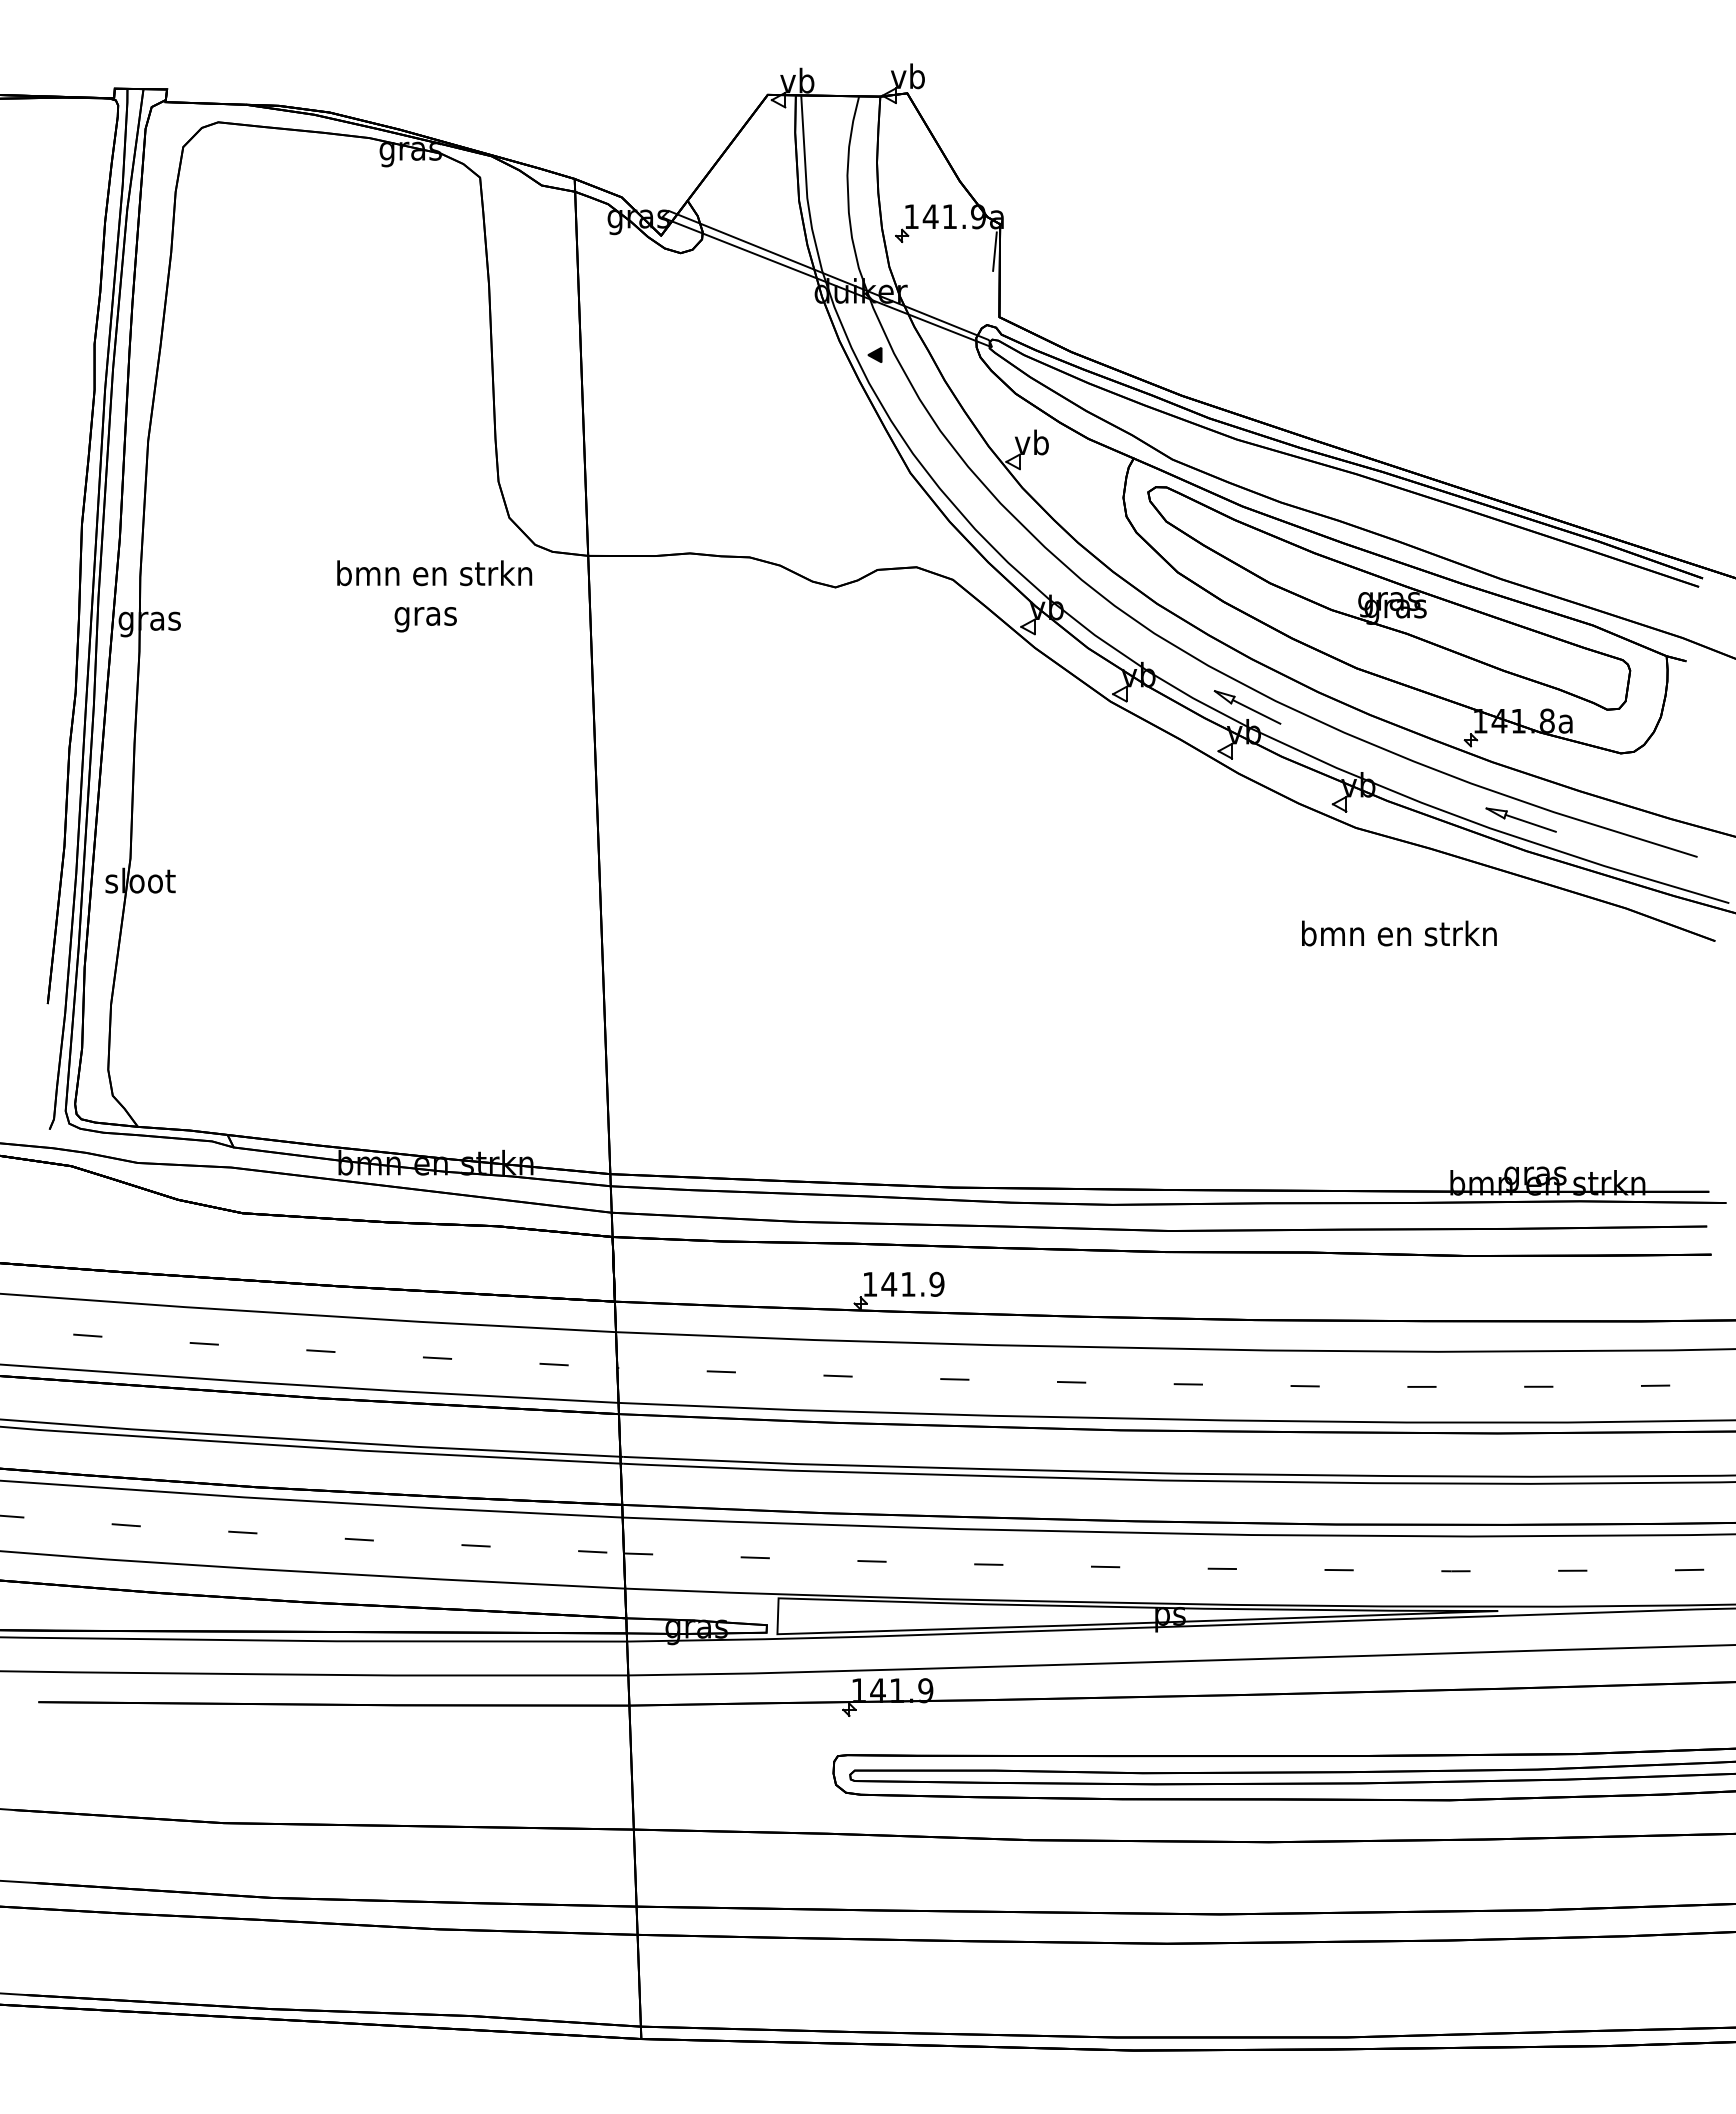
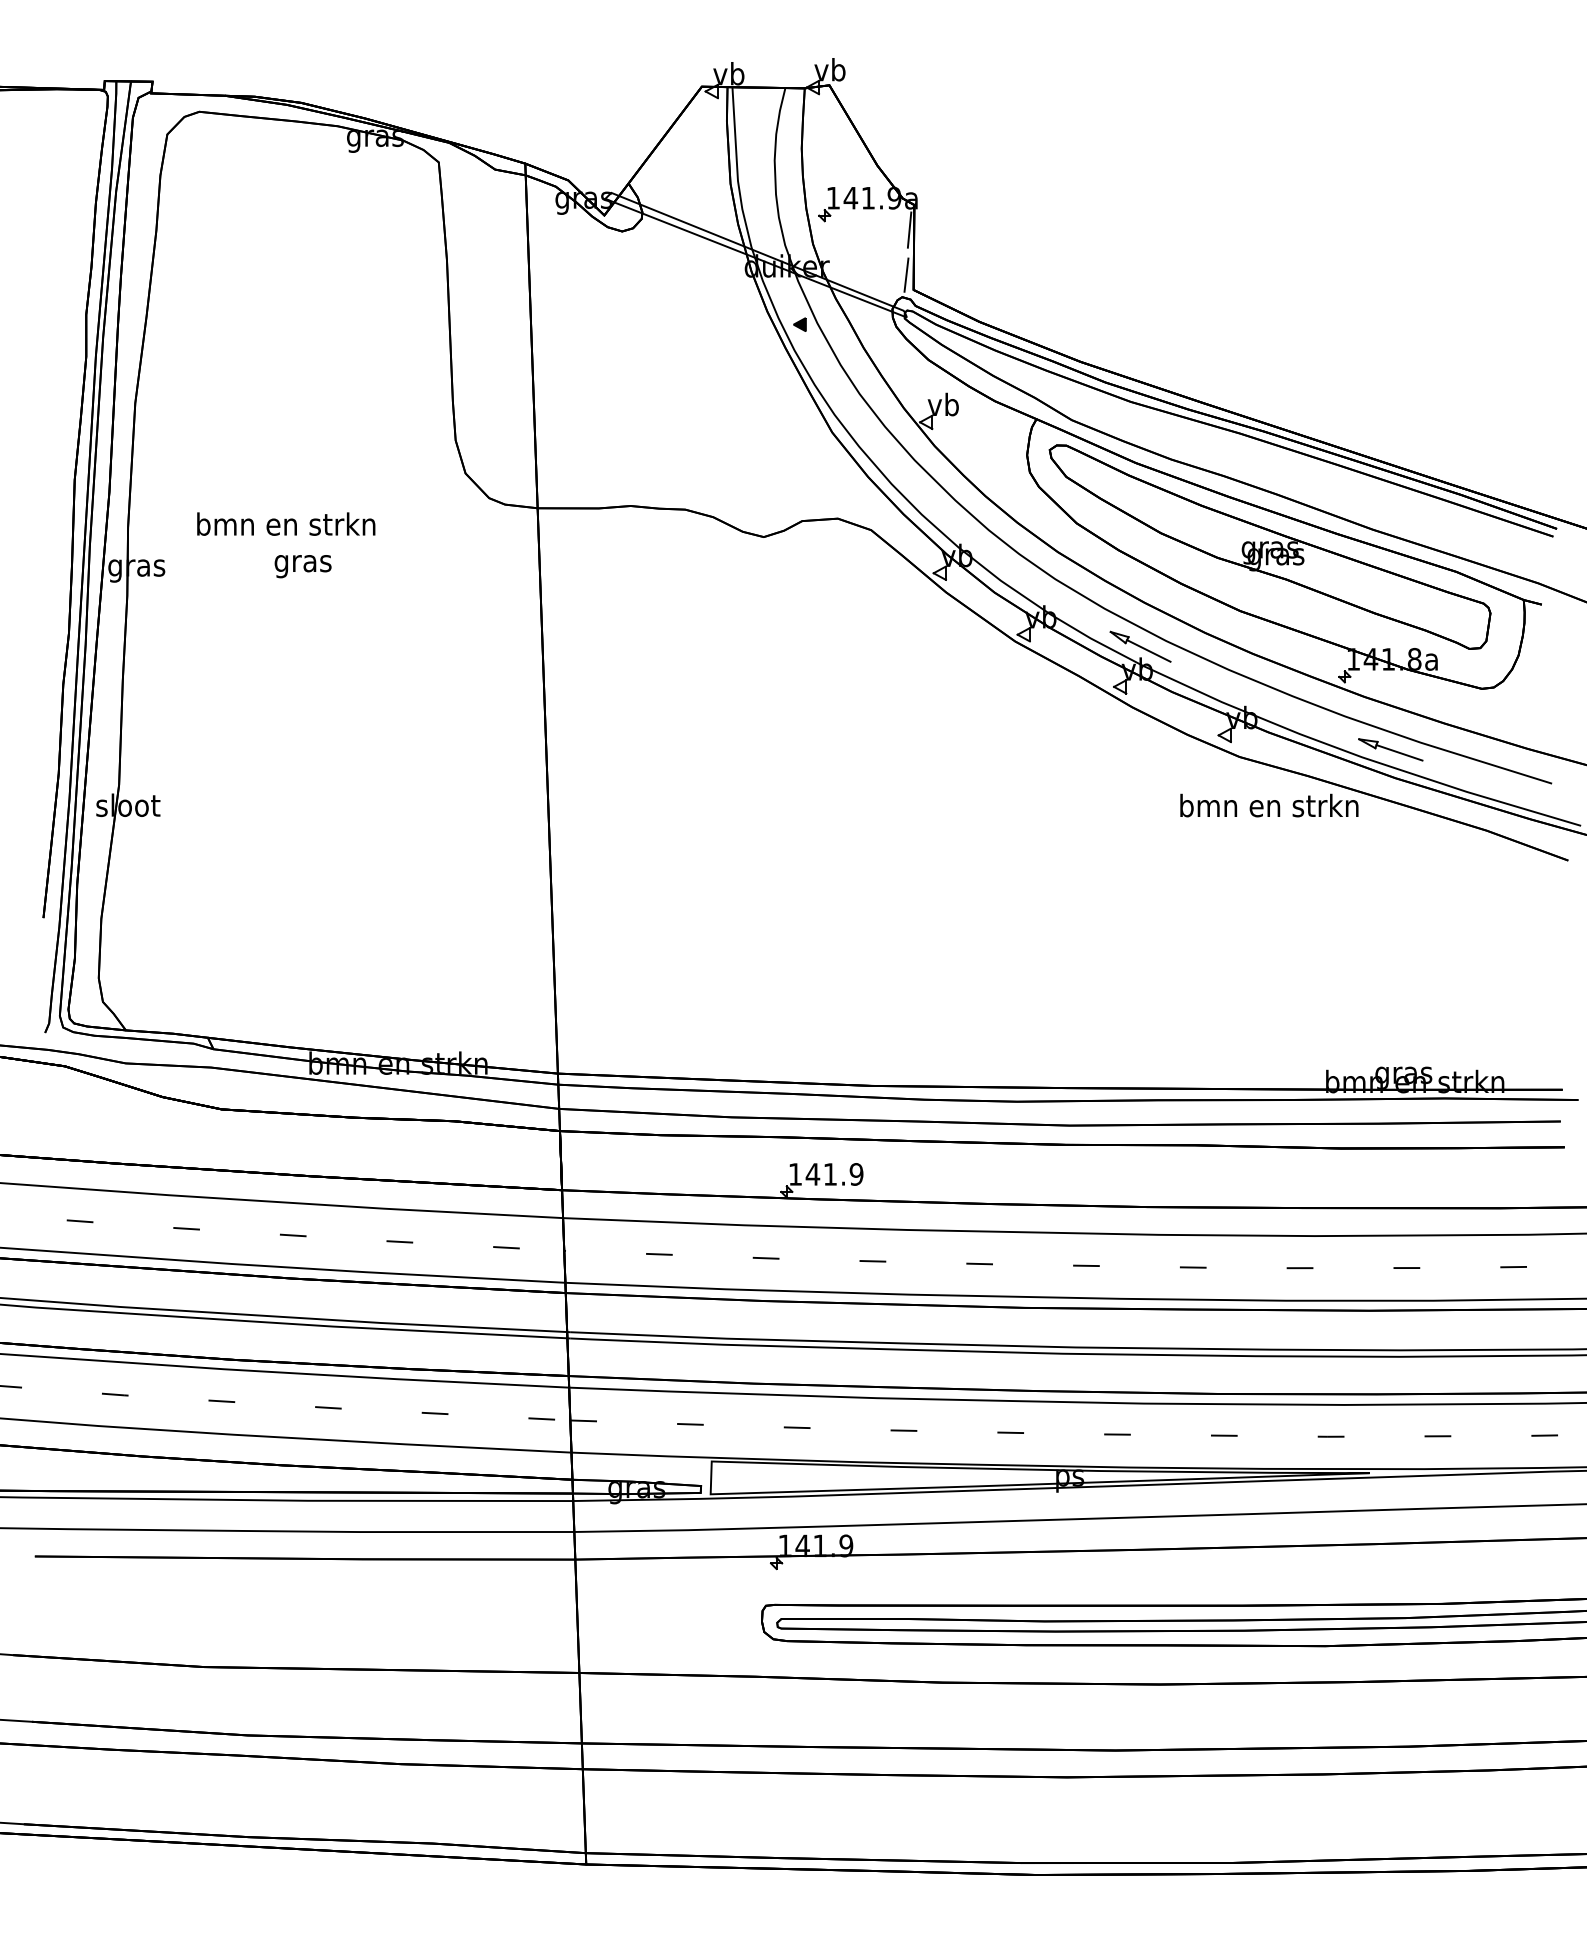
line: (991, 300) -> (906, 274), added
text: (434, 572) -> (286, 523), moved
text: (425, 619) -> (302, 566), moved
text: (1399, 933) -> (1269, 805), moved

